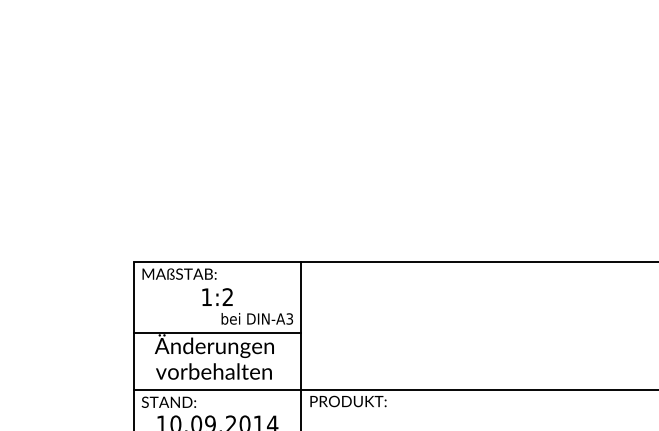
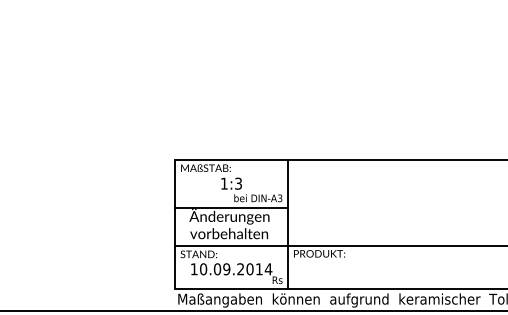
text: (227, 296) -> (238, 183), 1:2 -> 1:3

